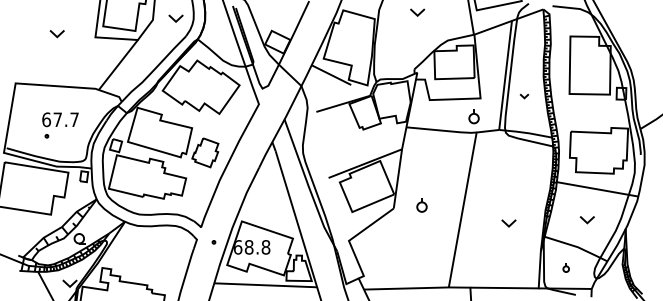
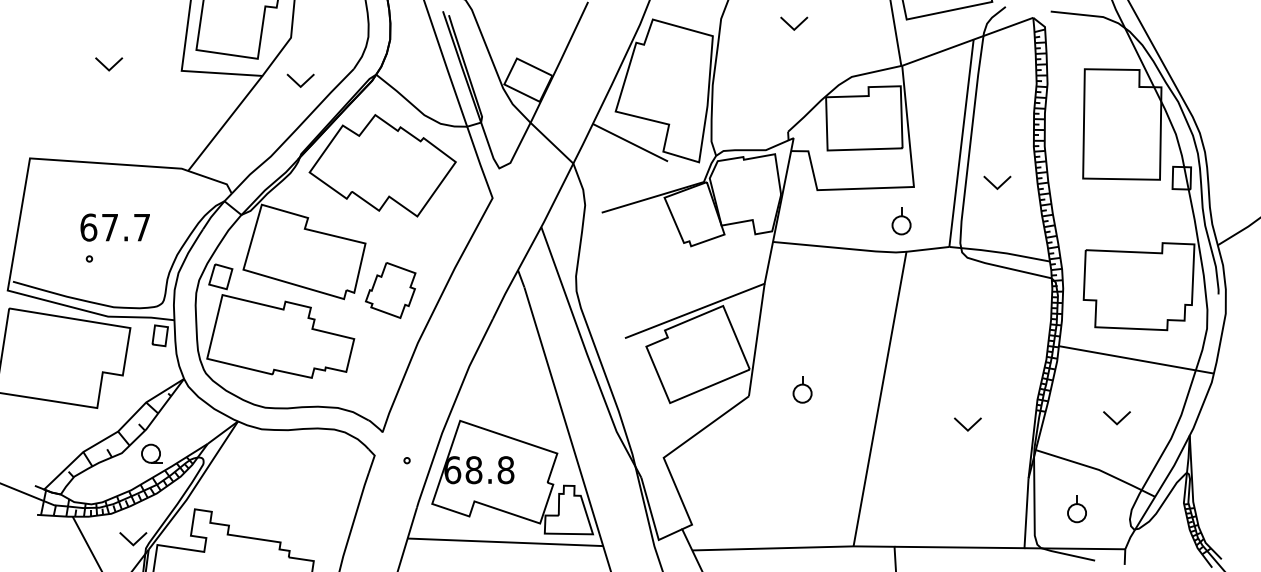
part: (175, 18) -> (299, 80), moved
part: (524, 96) -> (997, 183), size x1.67
part: (565, 267) -> (1075, 508), size x1.67

